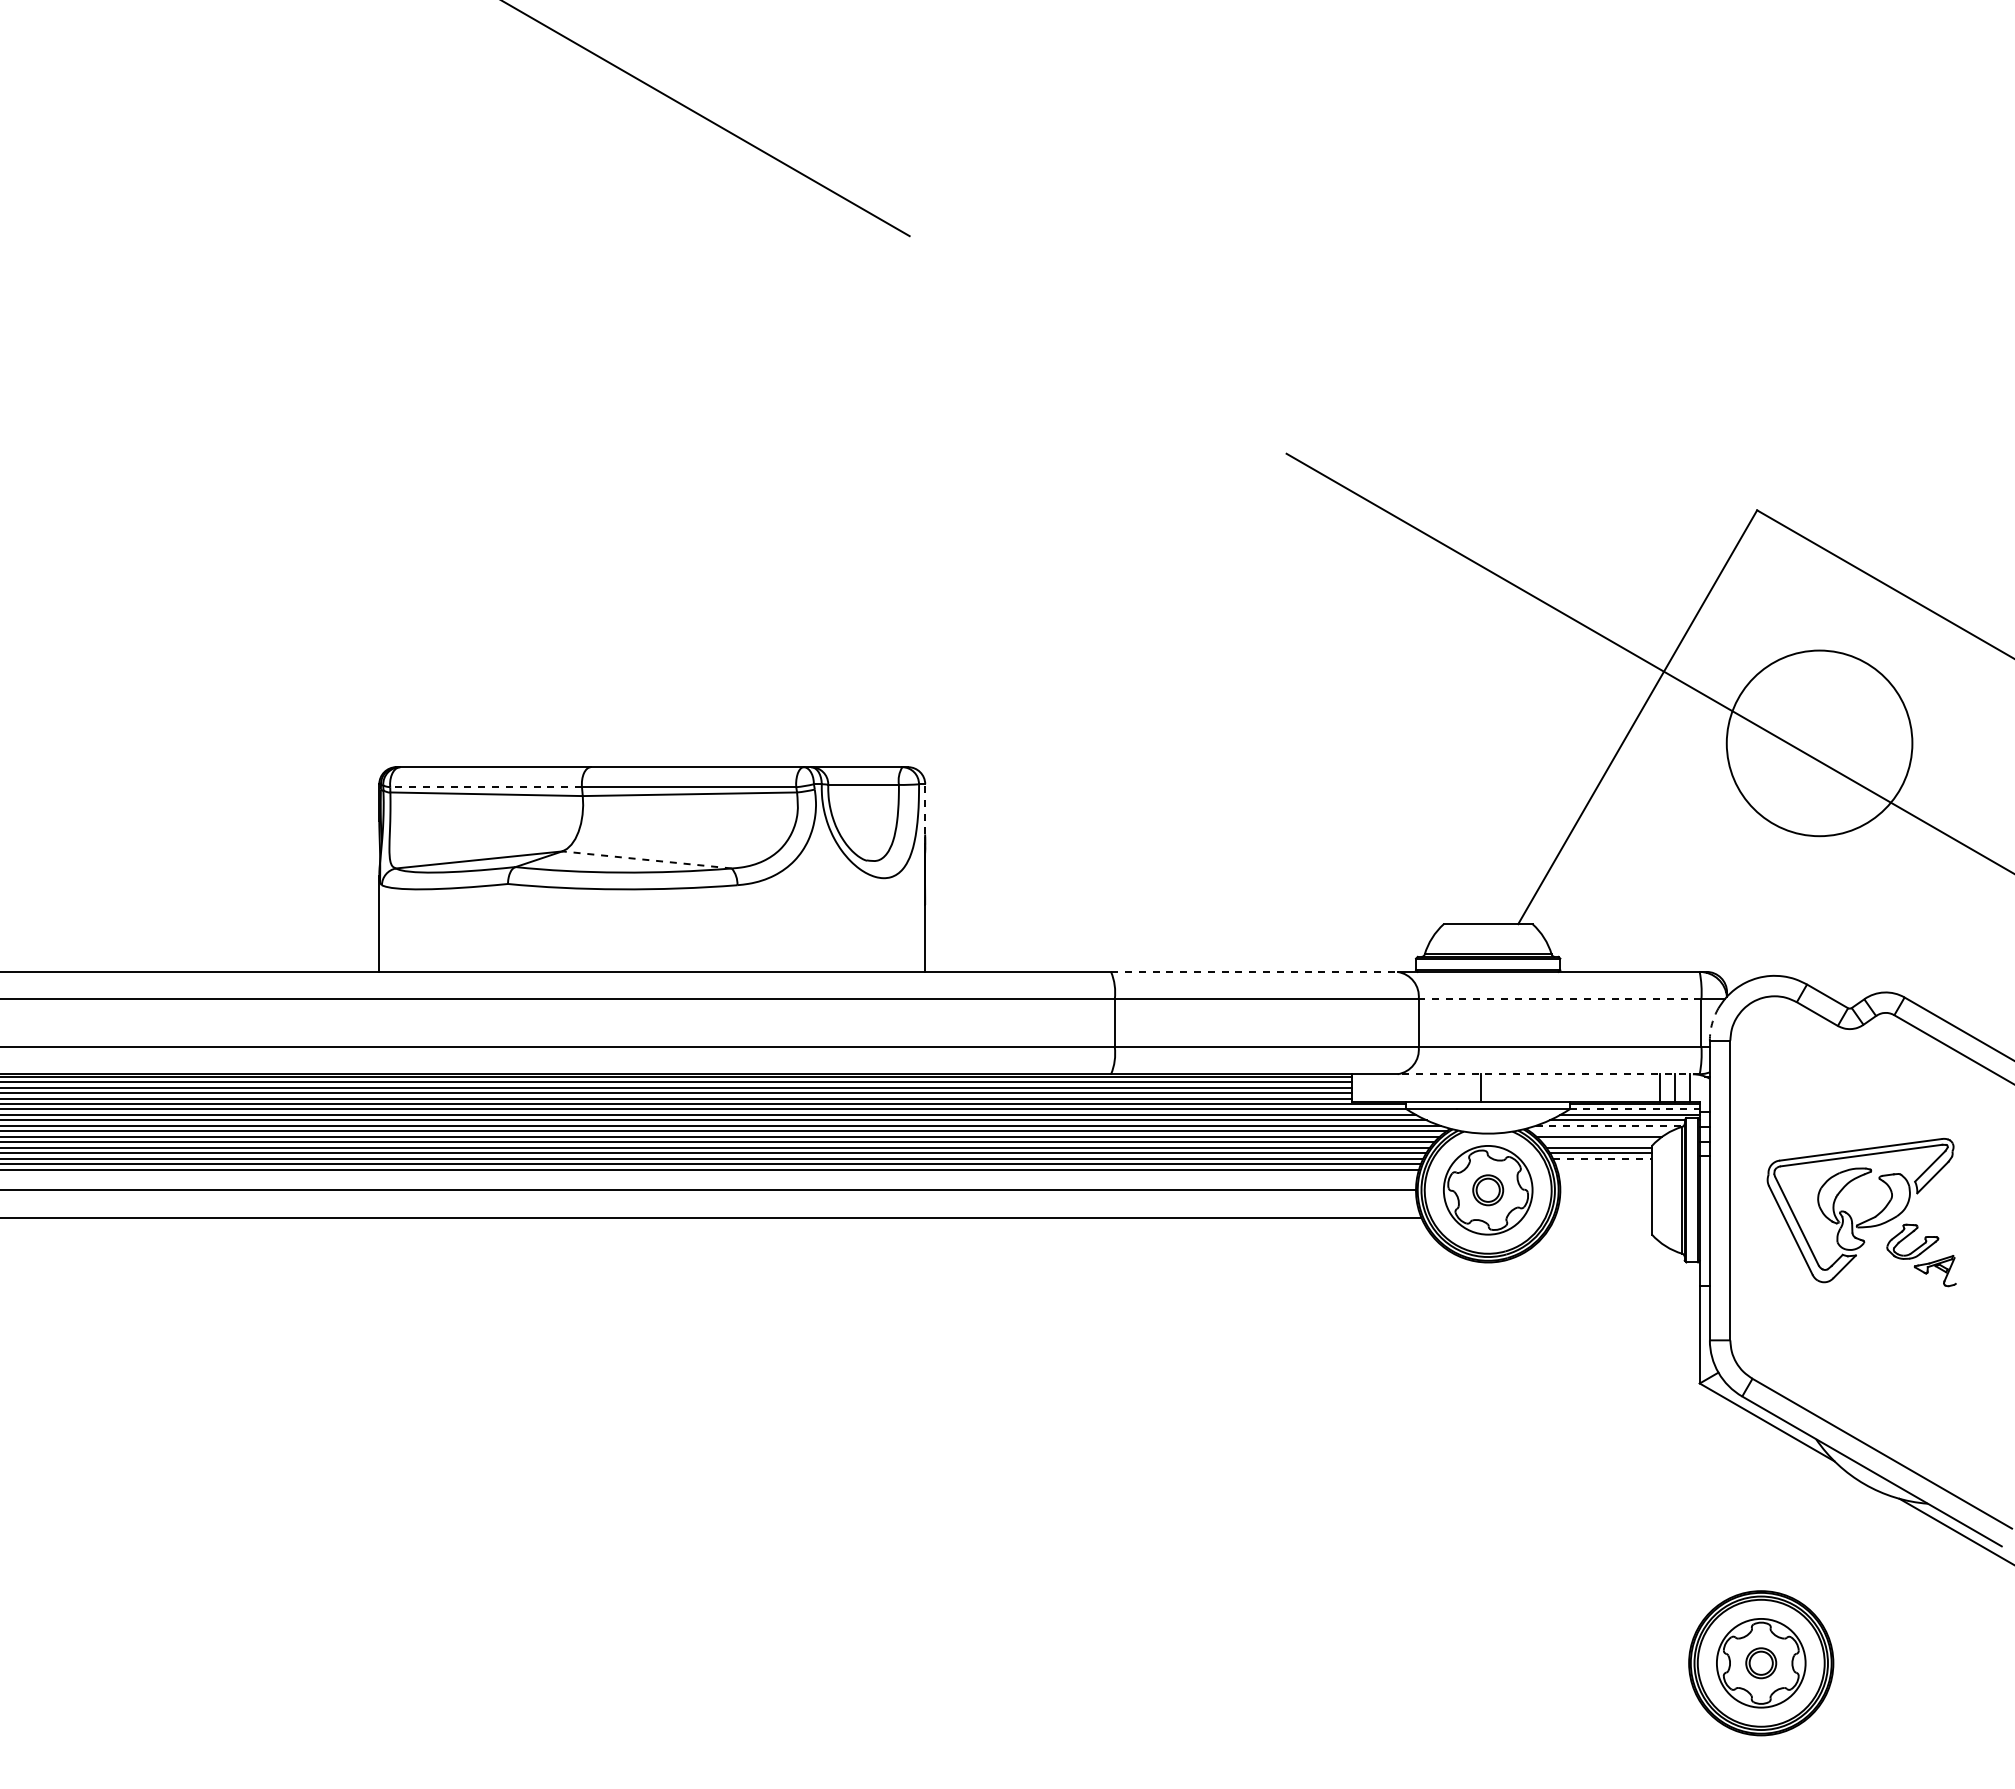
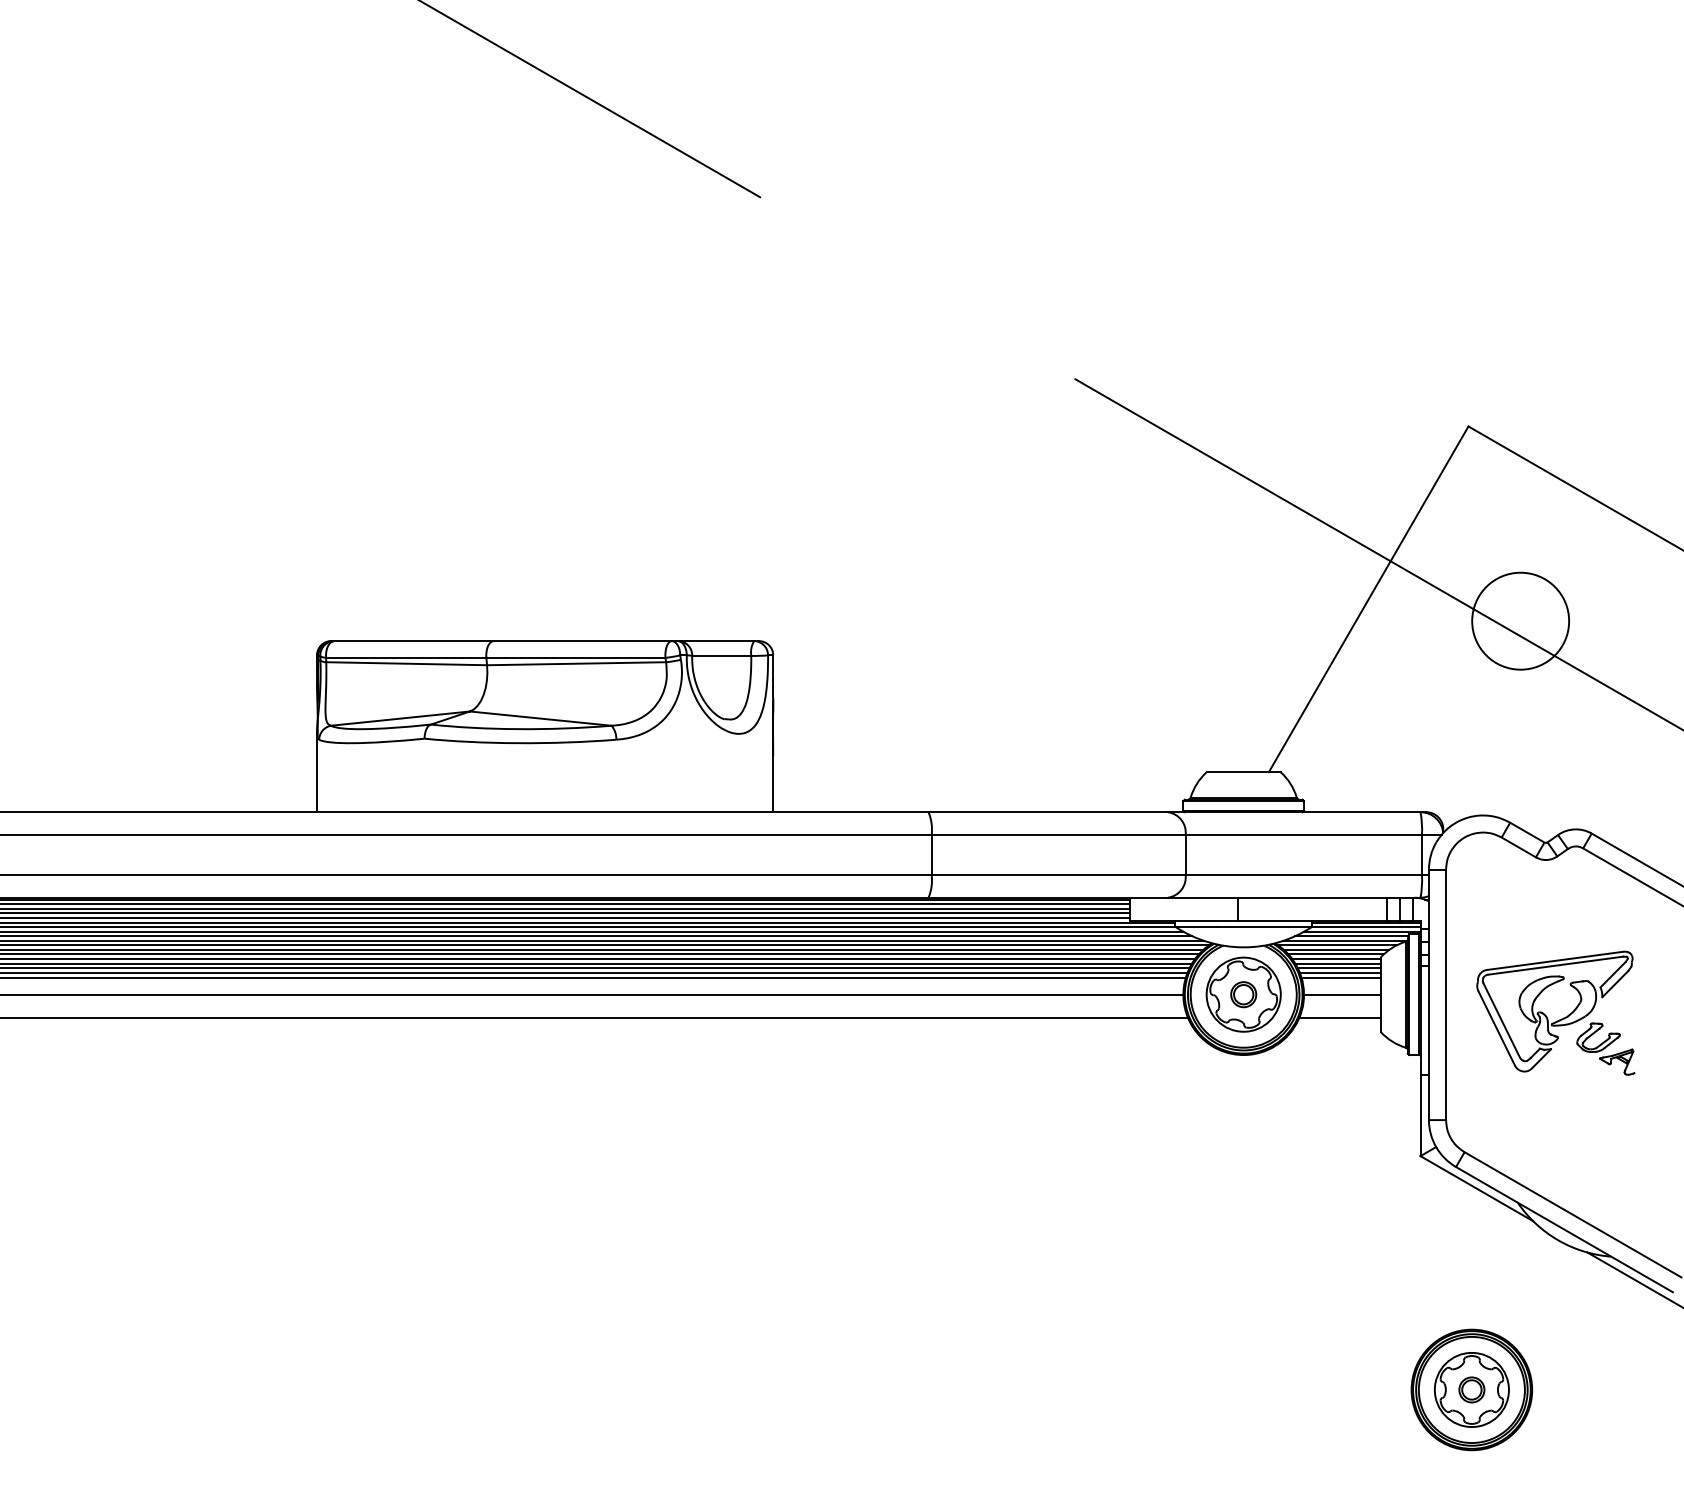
circle: (1819, 743) -> (1520, 621), size x0.62
line: (486, 787) -> (406, 658), dashed -> solid
line: (925, 808) -> (773, 675), dashed -> solid
line: (646, 859) -> (540, 718), dashed -> solid
line: (1254, 971) -> (1048, 811), dashed -> solid
line: (1559, 999) -> (1303, 835), dashed -> solid
arc: (1712, 1023) -> (1431, 855), dashed -> solid
line: (1548, 1074) -> (1294, 897), dashed -> solid
line: (1635, 1109) -> (1366, 927), dashed -> solid
line: (1610, 1125) -> (1345, 940), dashed -> solid
line: (1600, 1131) -> (1337, 945), added
line: (1598, 1142) -> (1335, 954), added
line: (1603, 1158) -> (1340, 968), dashed -> solid
line: (1603, 1164) -> (1340, 973), added
line: (1604, 1169) -> (1340, 977), added
line: (1605, 1190) -> (1341, 994), added
line: (1603, 1217) -> (1340, 1017), added

